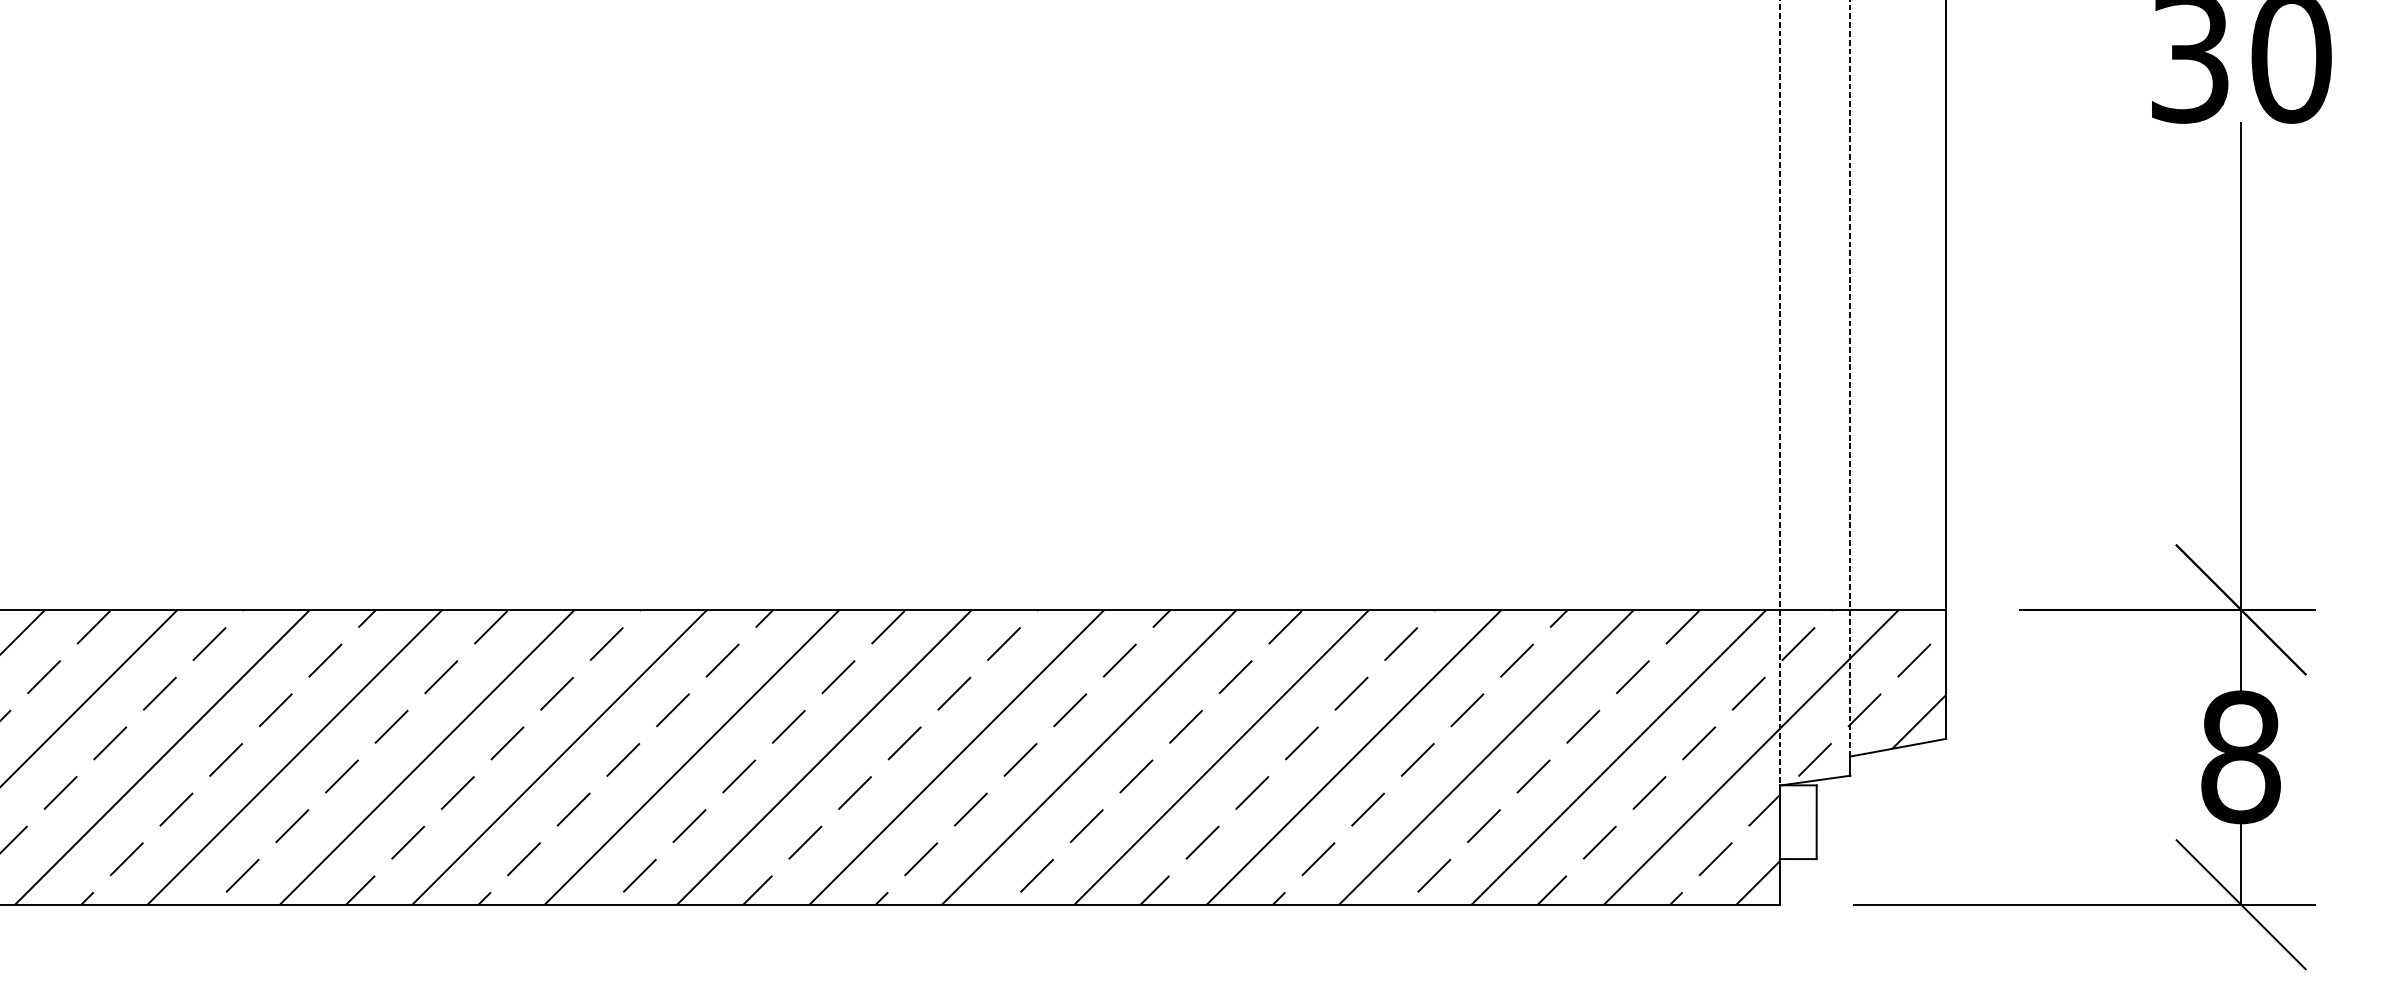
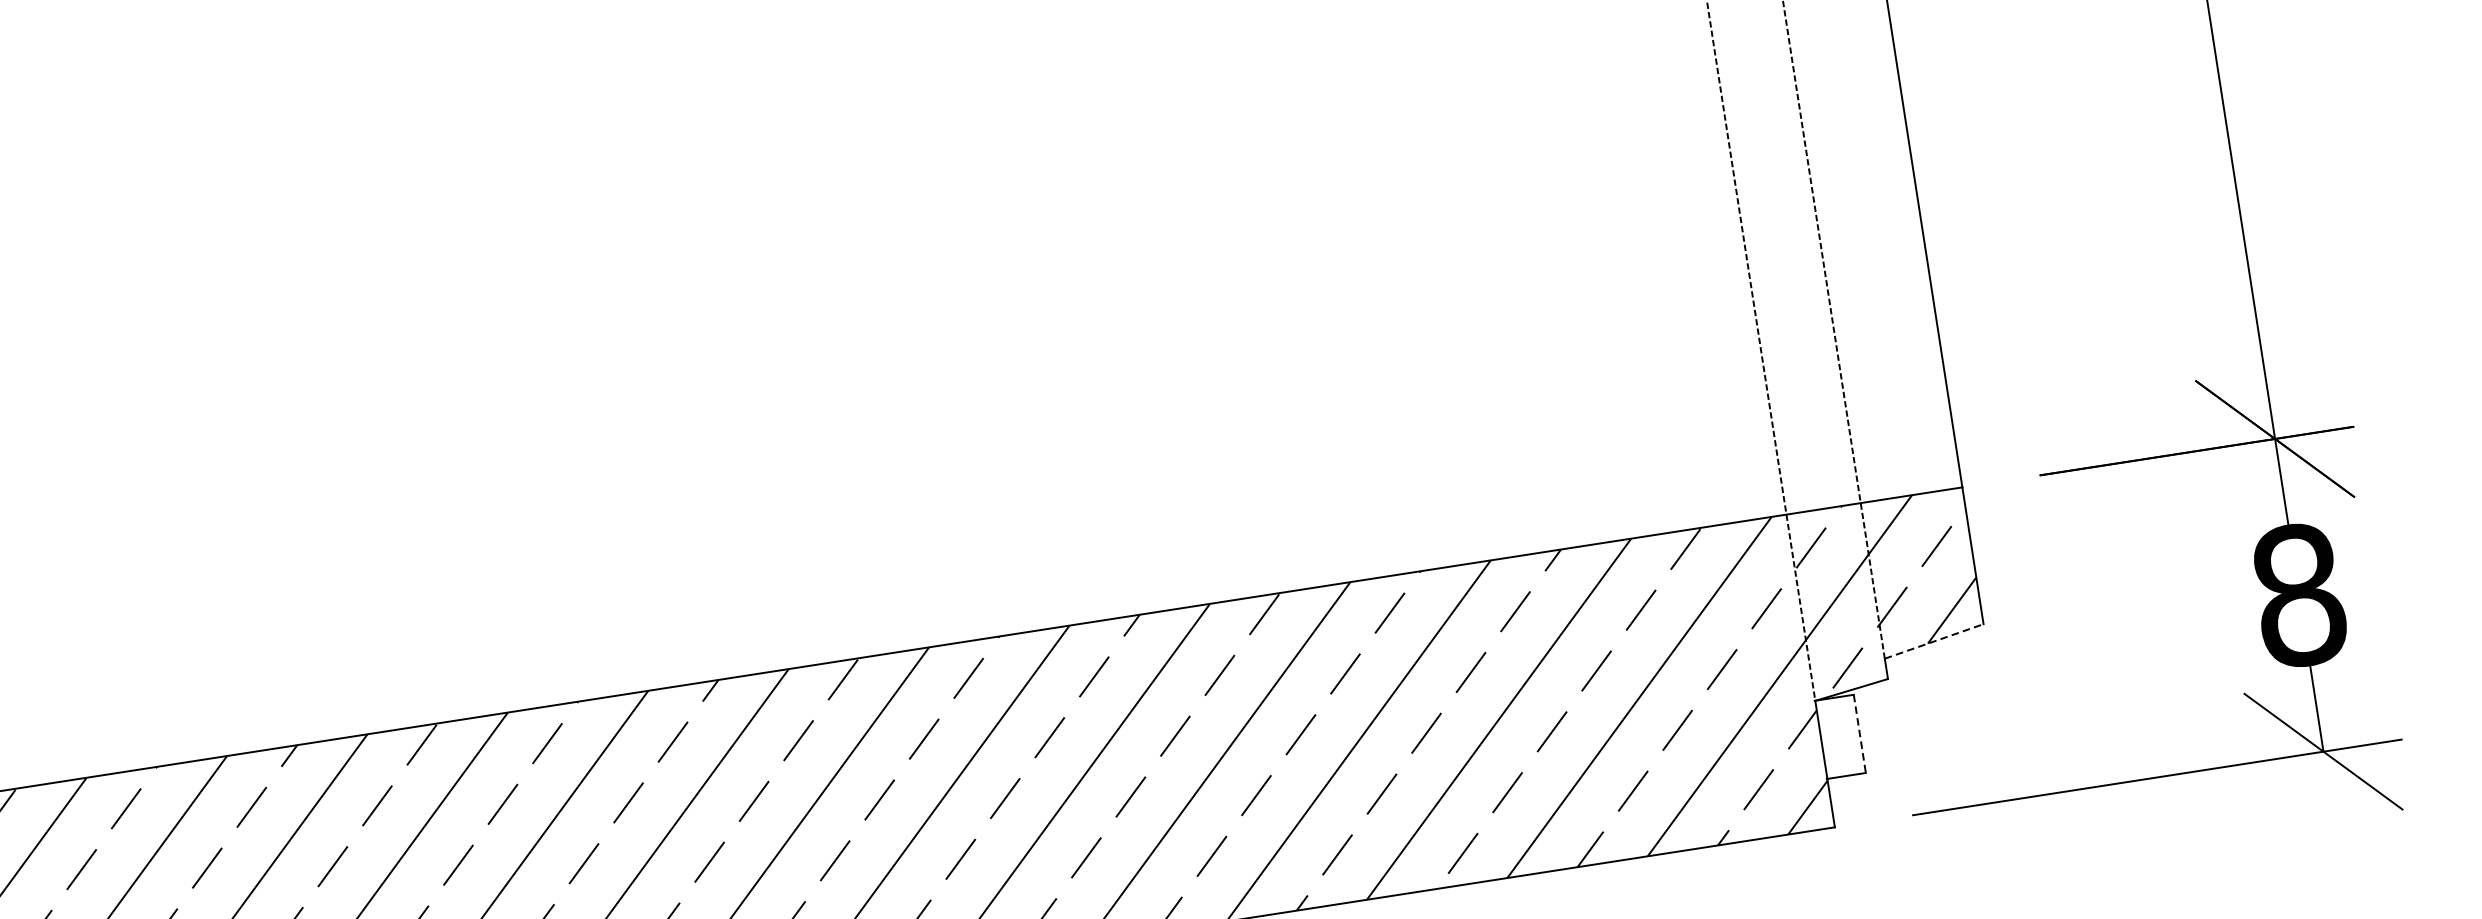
line: (1898, 747) -> (1934, 641), solid -> dashed
line: (1816, 822) -> (1859, 734), solid -> dashed

